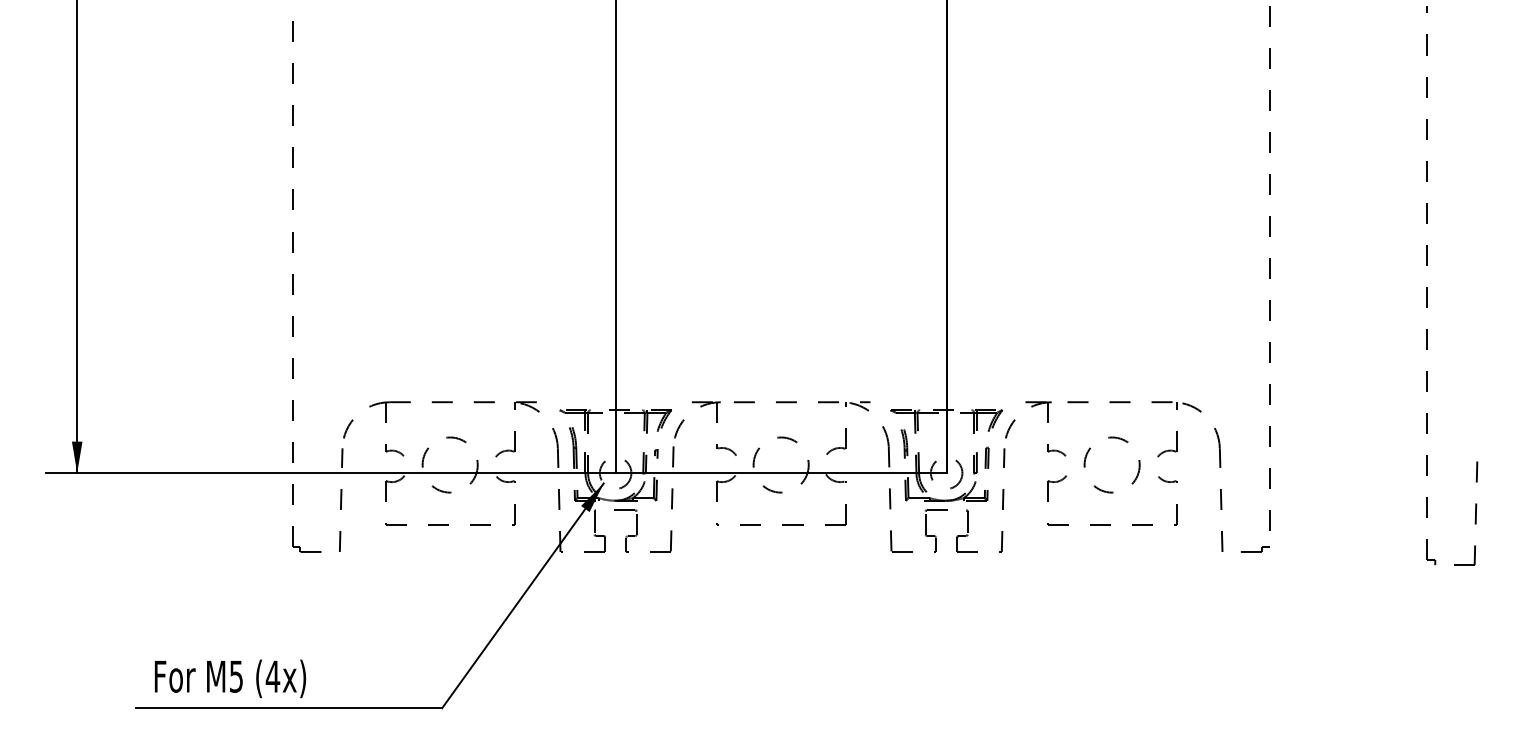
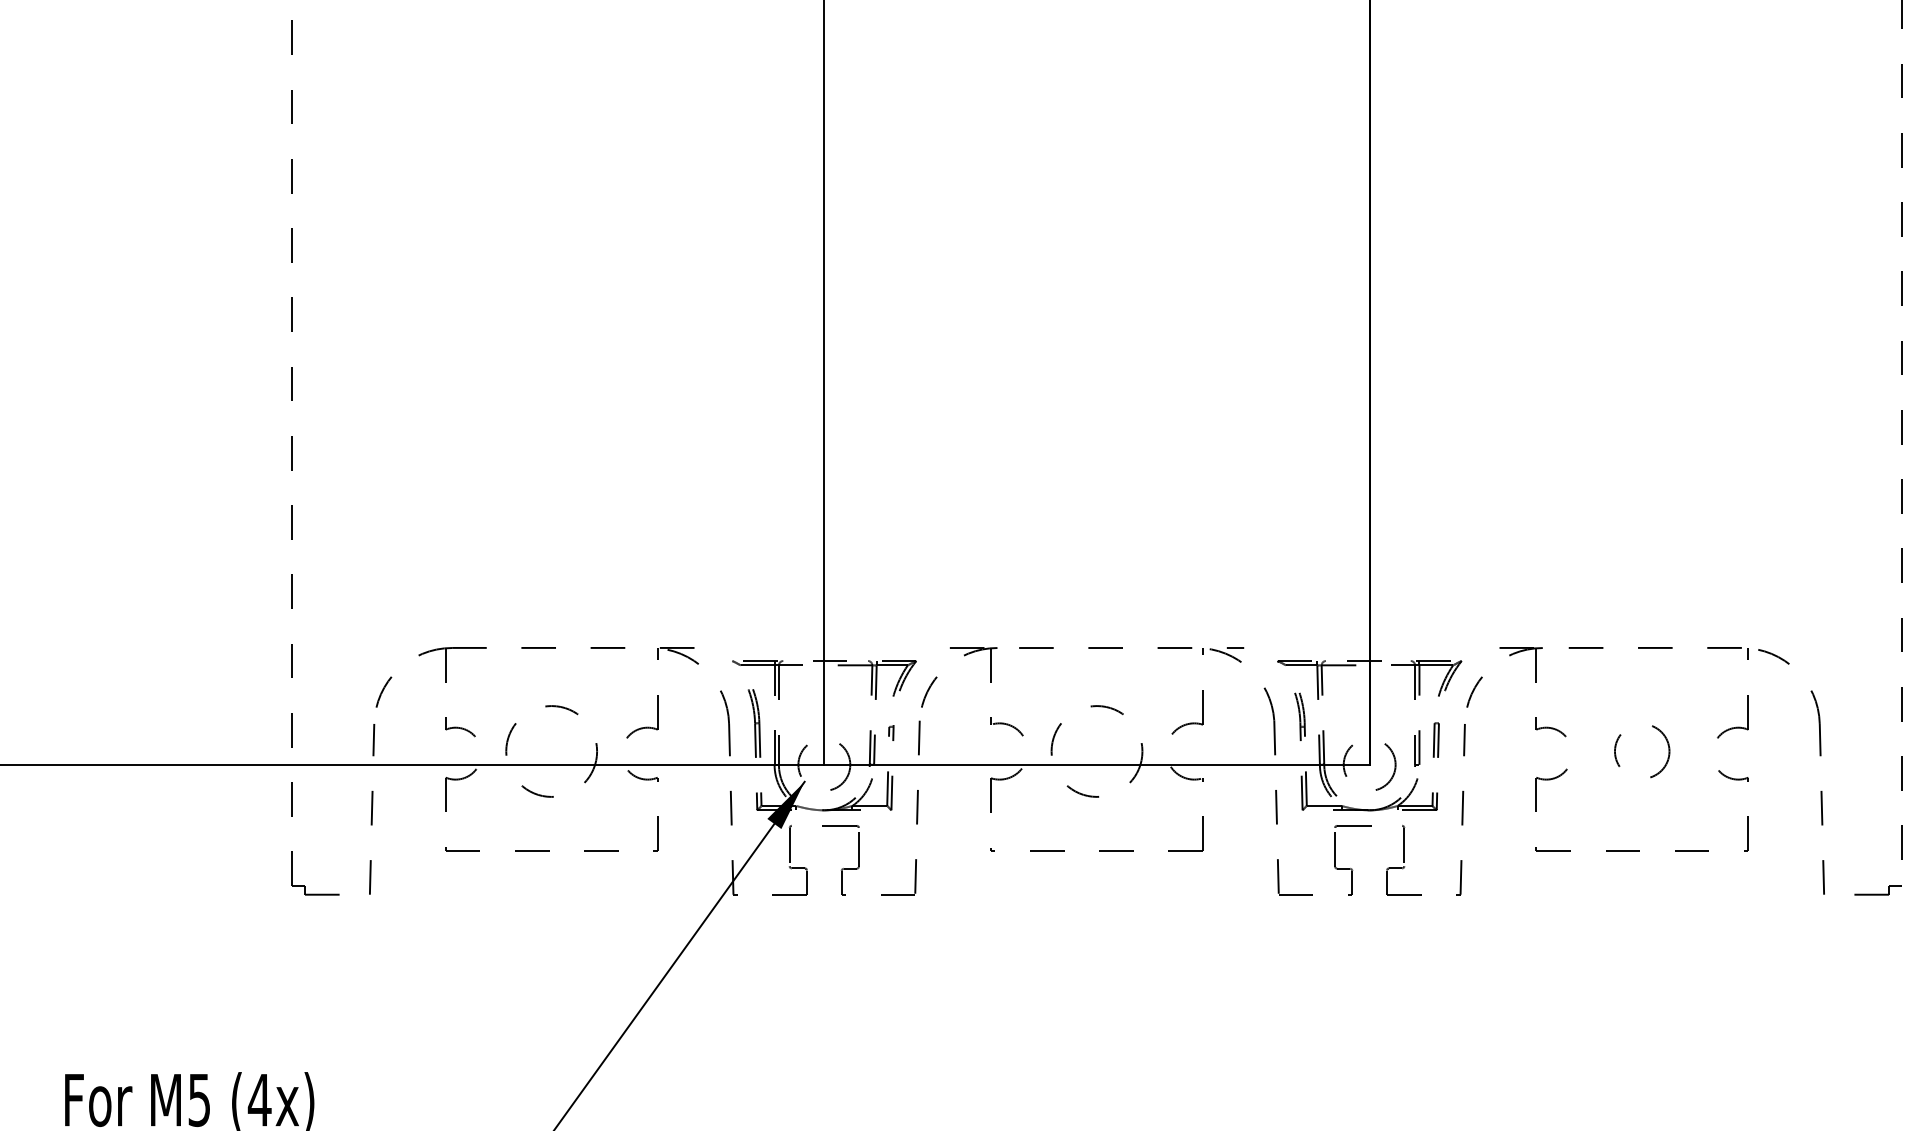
circle: (1111, 464) -> (1641, 750), size x0.6

